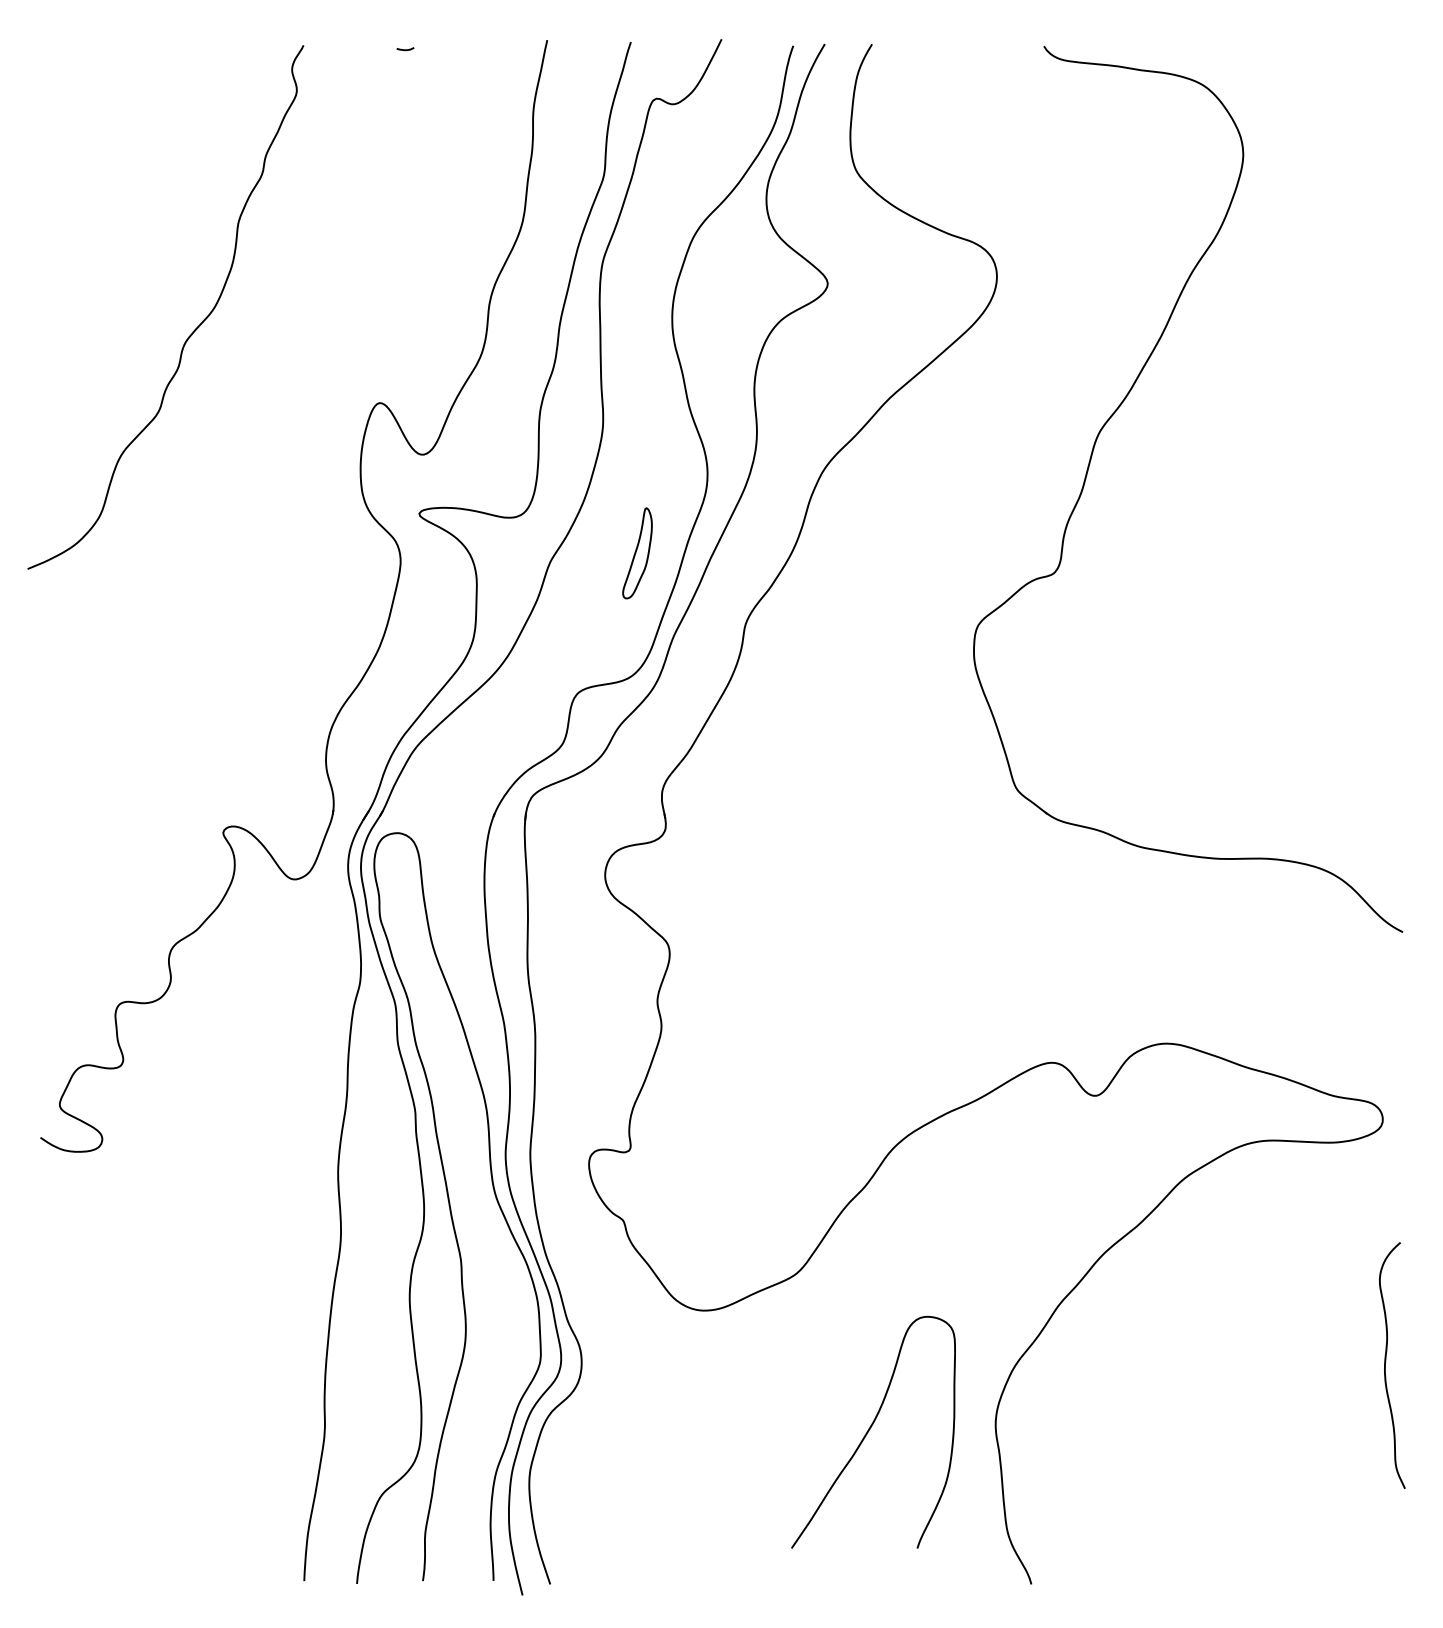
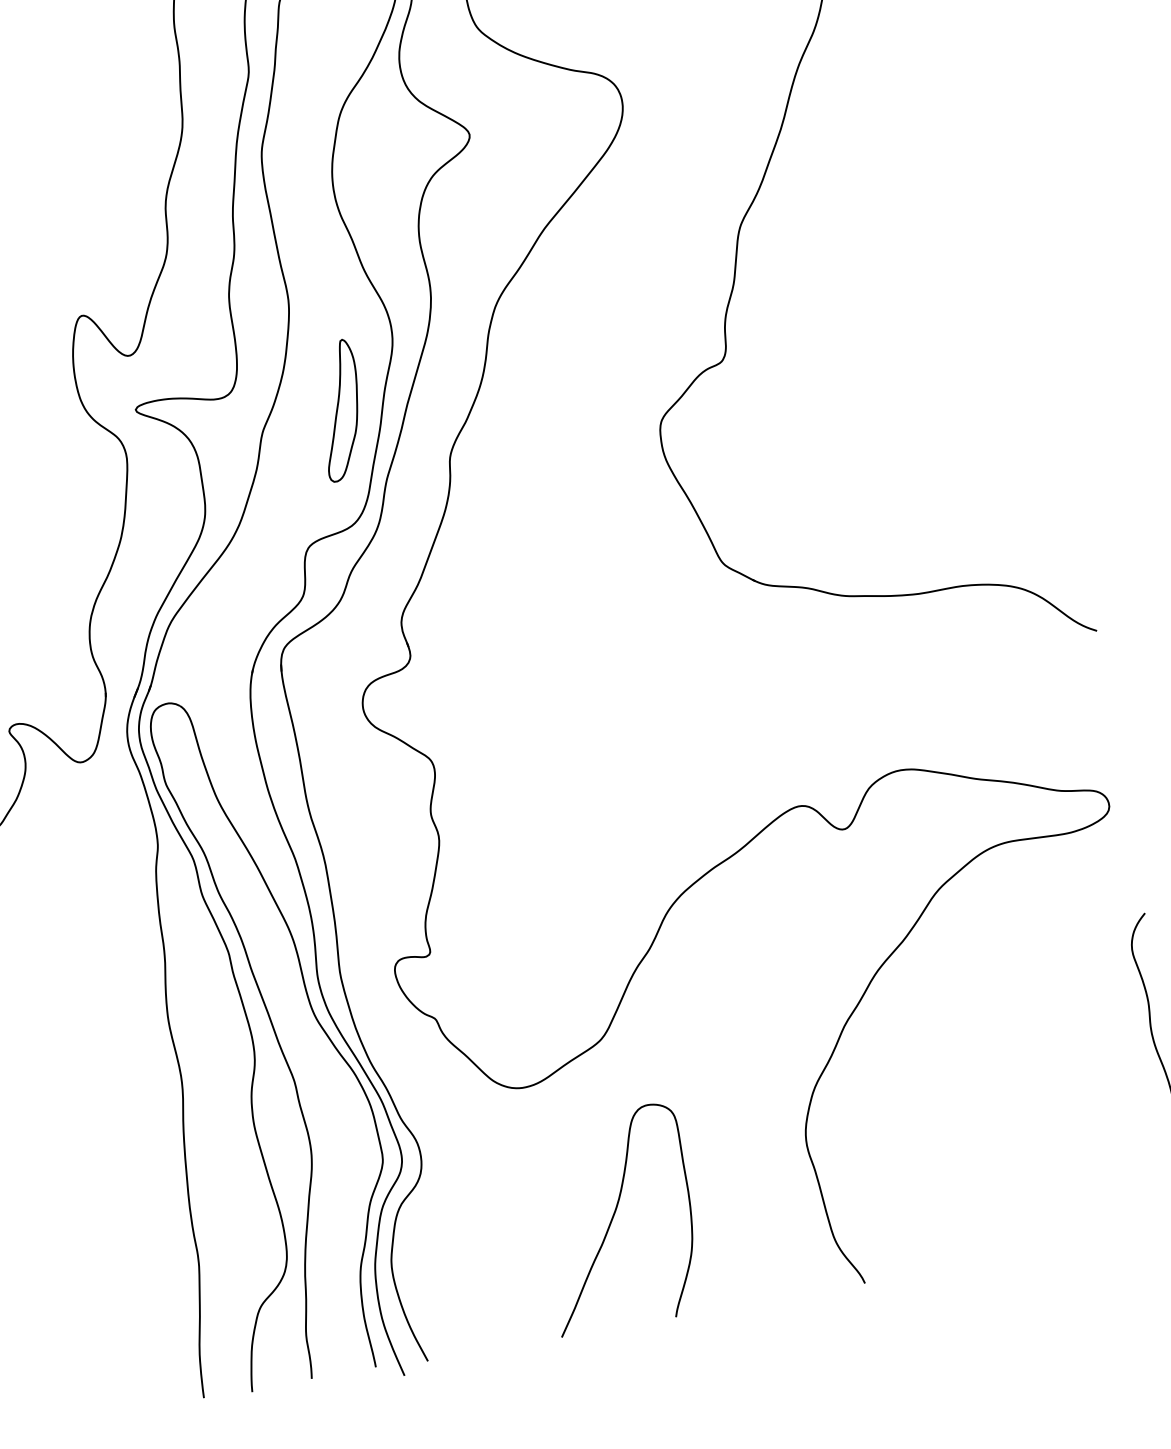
part: (637, 553) -> (340, 410), size x1.67
curve: (870, 1429) -> (614, 1216), moved

